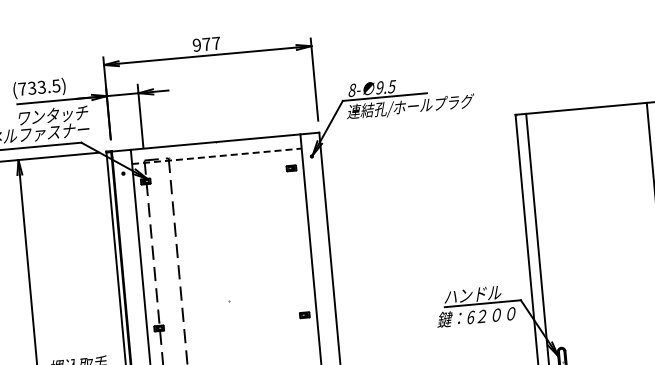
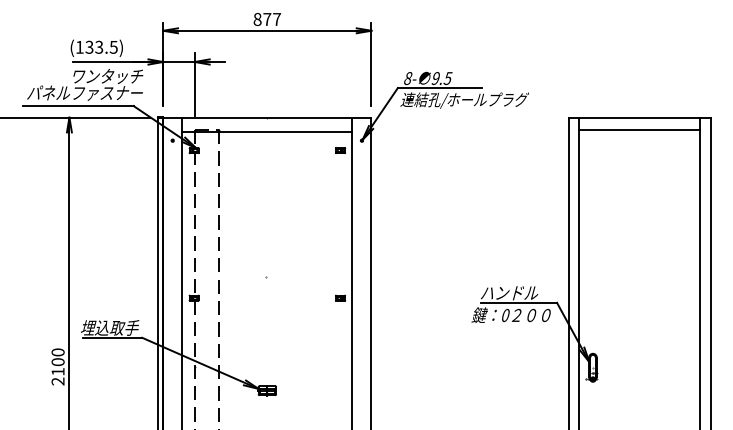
text: (196, 45) -> (257, 19), 977 -> 877
text: (22, 89) -> (79, 47), (733.5) -> (133.5)
line: (587, 120) -> (639, 129), added
line: (217, 155) -> (267, 131), dashed -> solid
text: (471, 317) -> (506, 315), 6 -> 0

